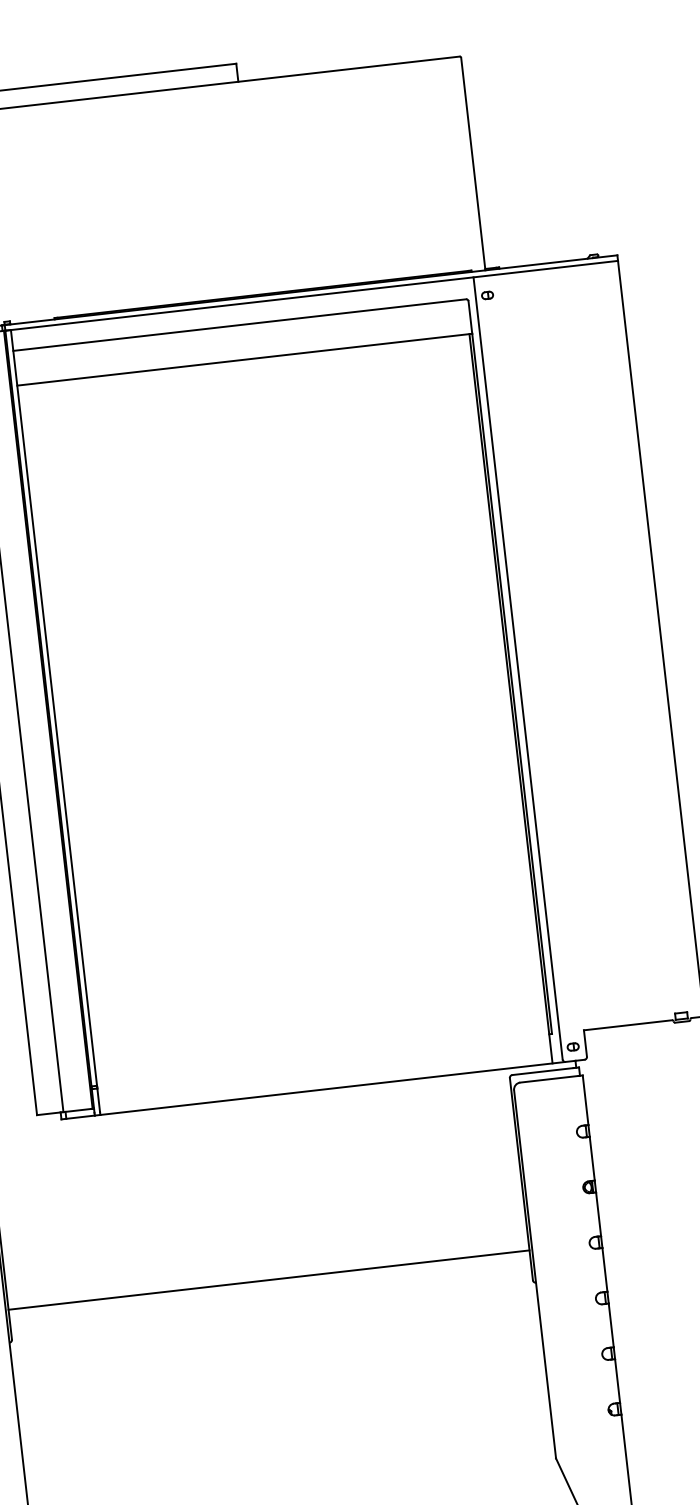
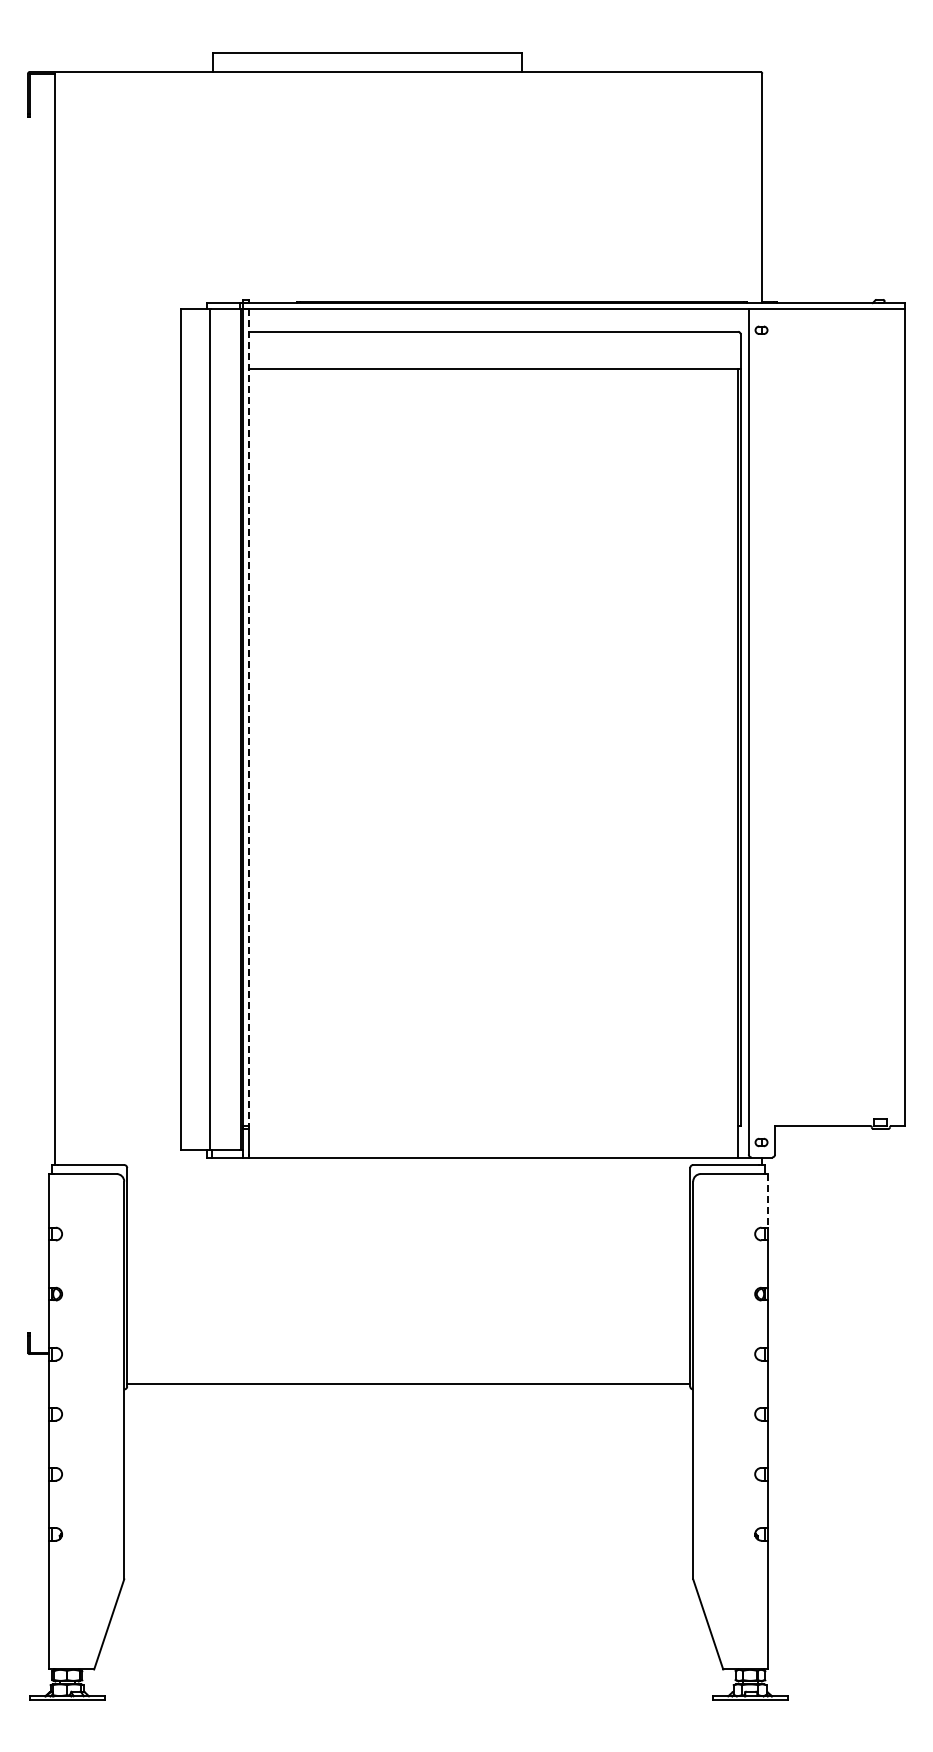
line: (53, 708) -> (248, 718), solid -> dashed
line: (585, 1099) -> (768, 1200), solid -> dashed
line: (268, 1280) -> (408, 1384), moved

